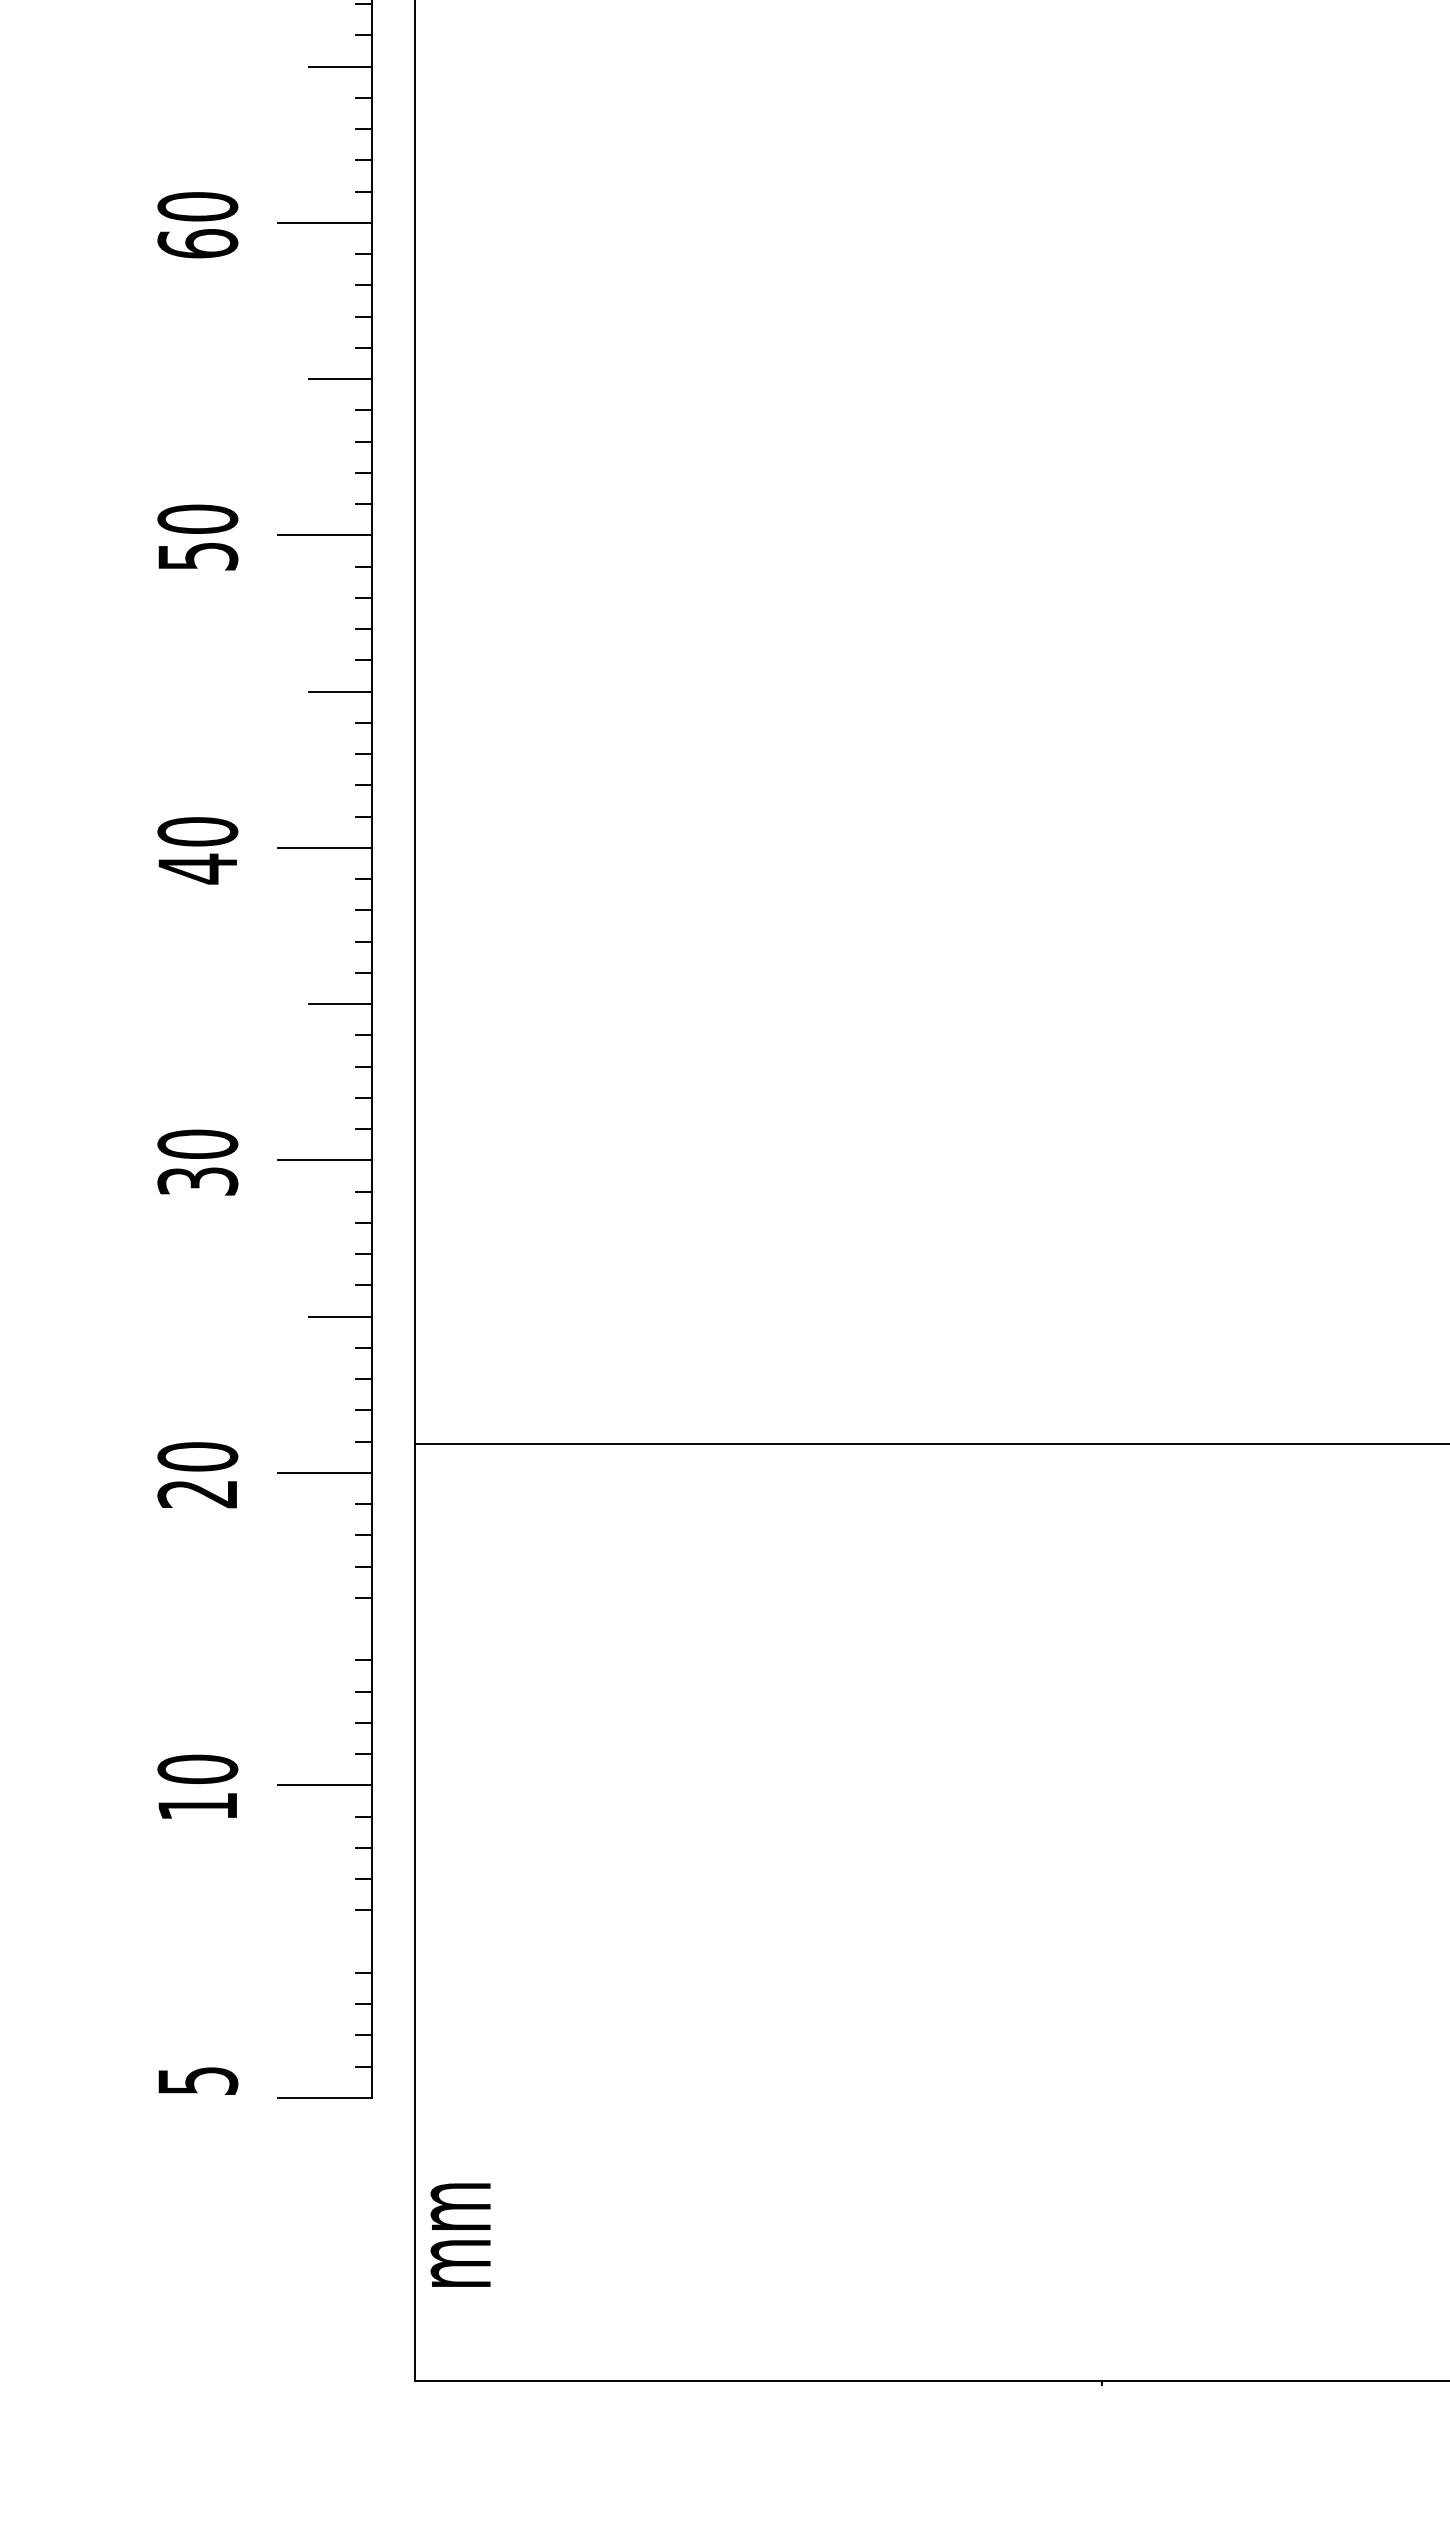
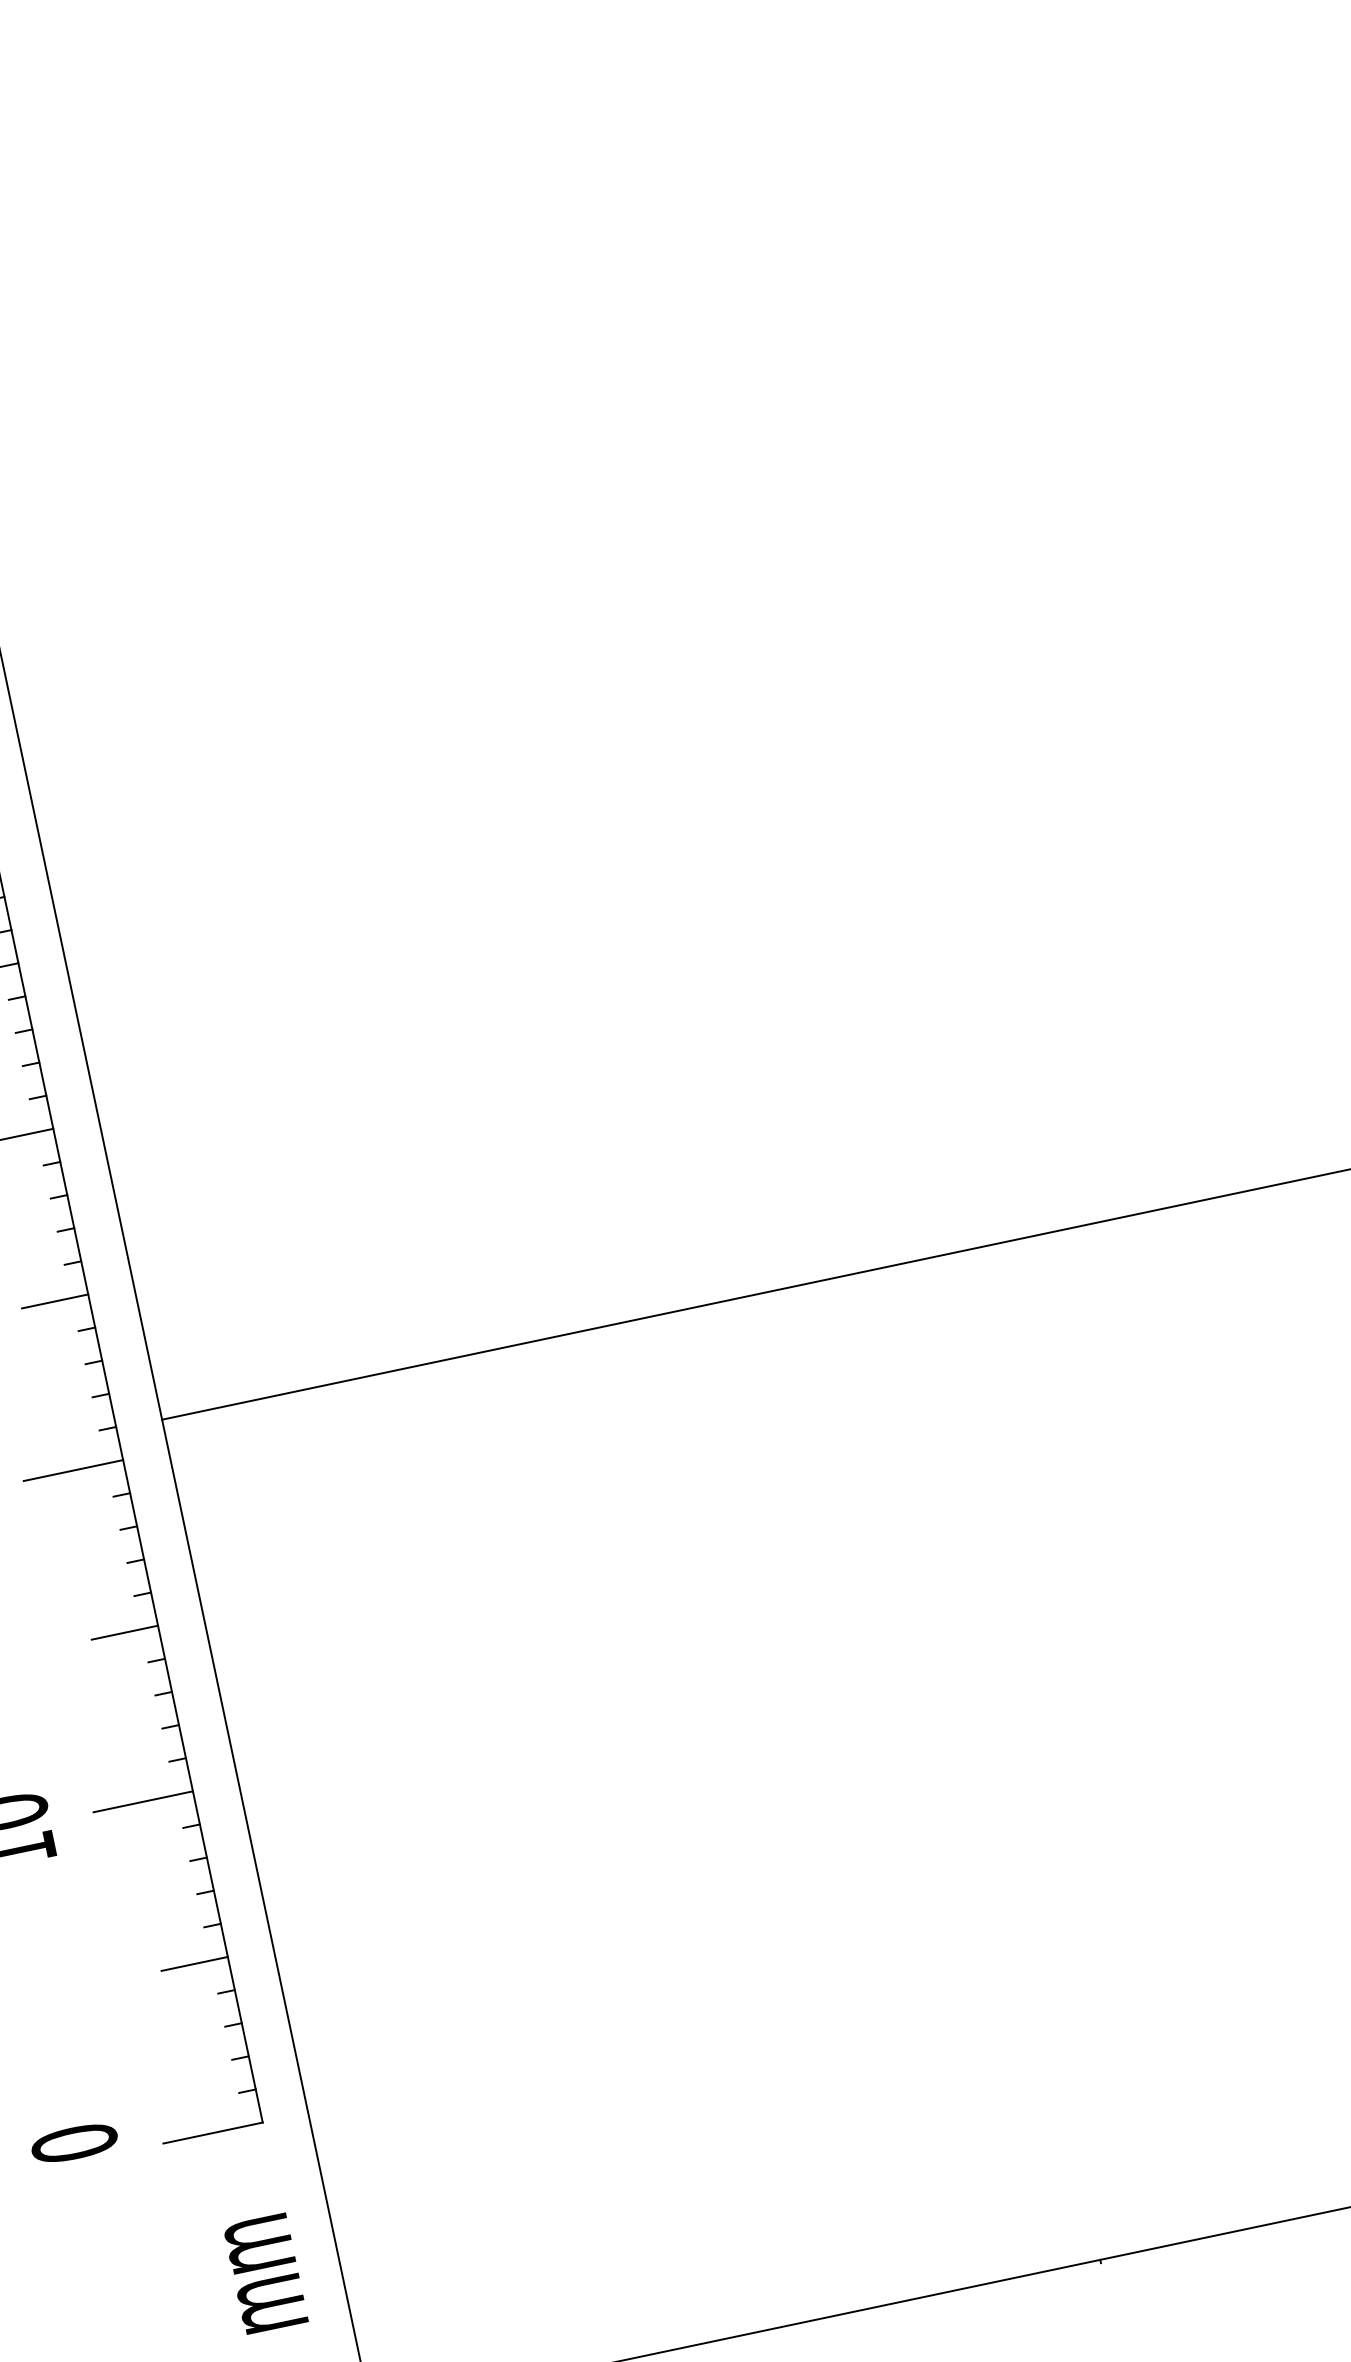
line: (340, 1629) -> (125, 1633), added
line: (340, 1941) -> (194, 1963), added
text: (197, 2080) -> (74, 2142), 5 -> 0
text: (460, 2234) -> (265, 2273), moved

